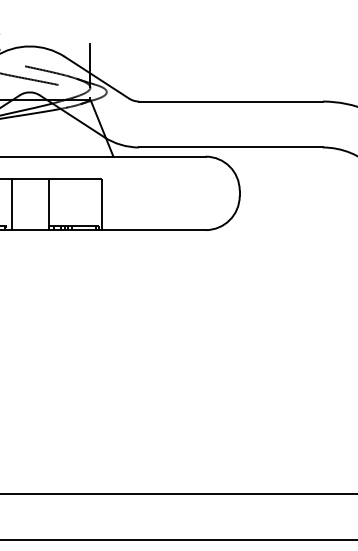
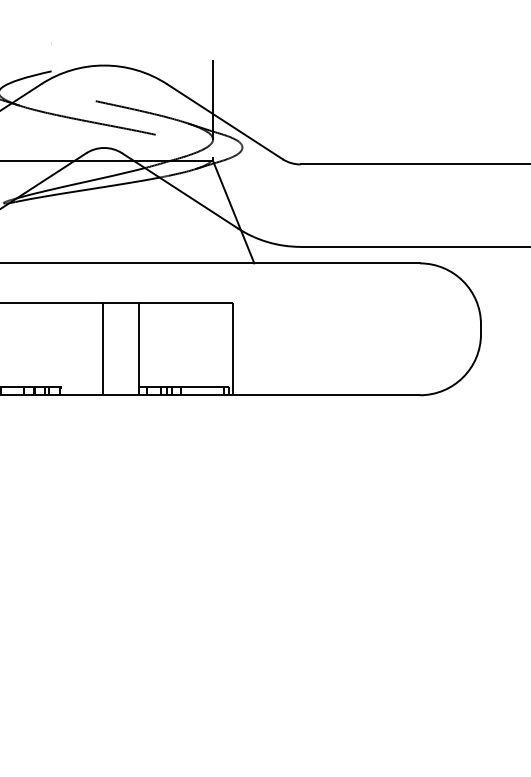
line: (12, 204) -> (103, 349), moved

